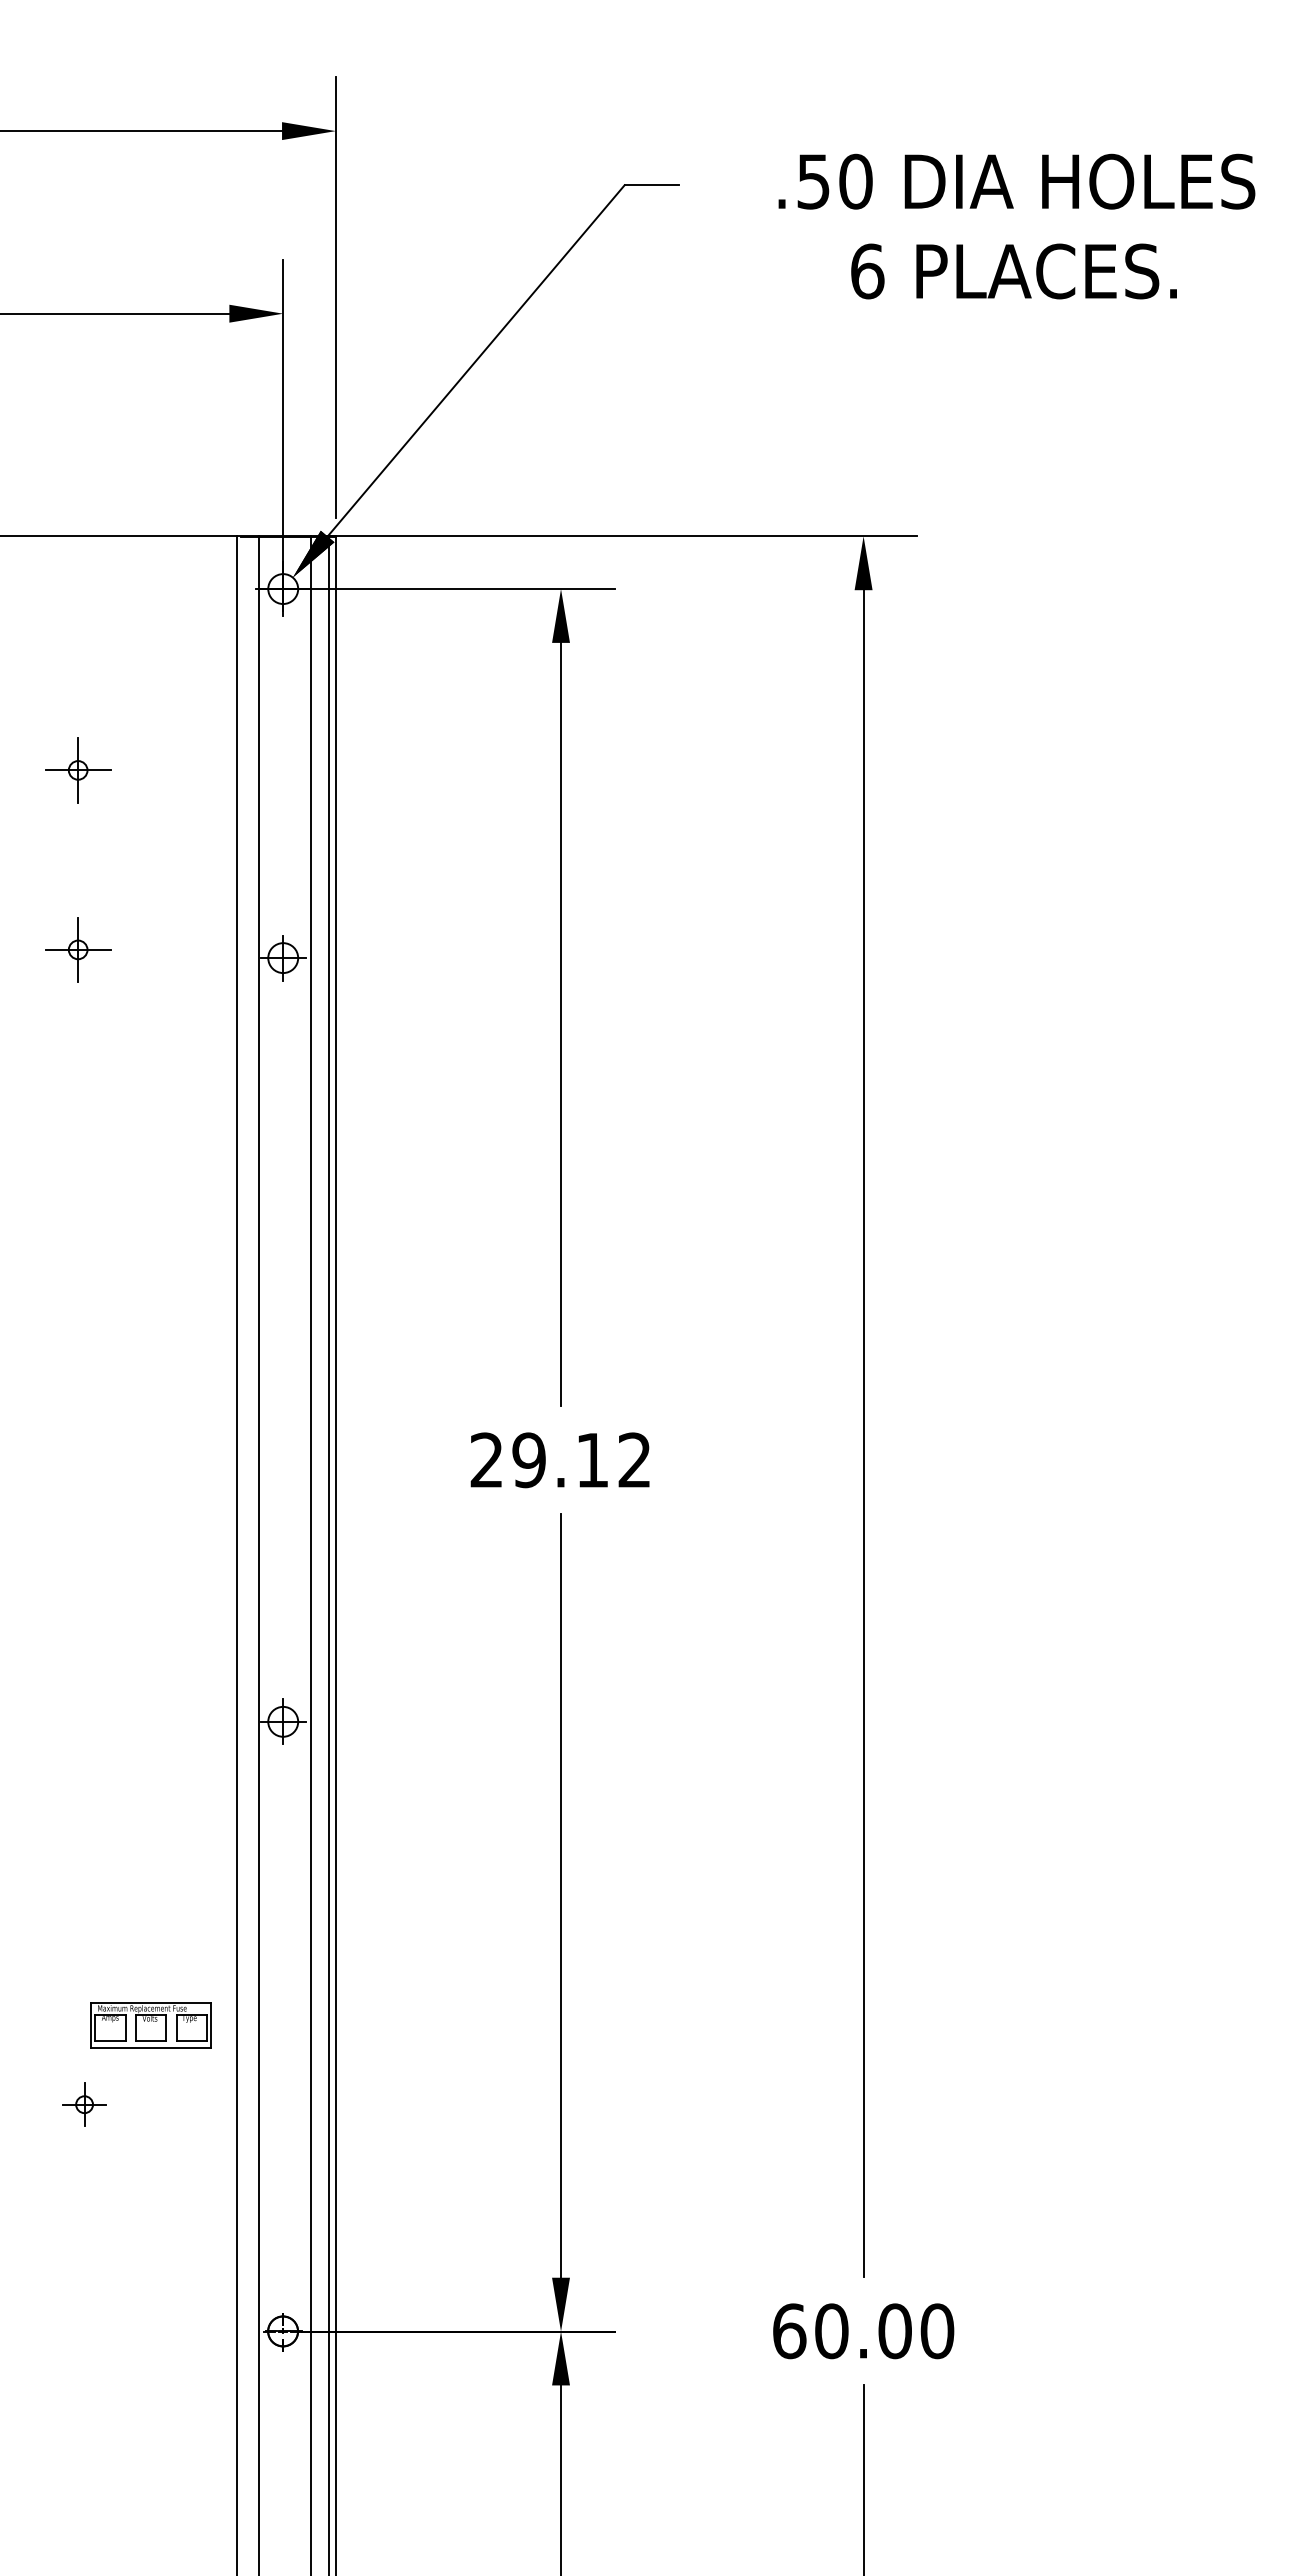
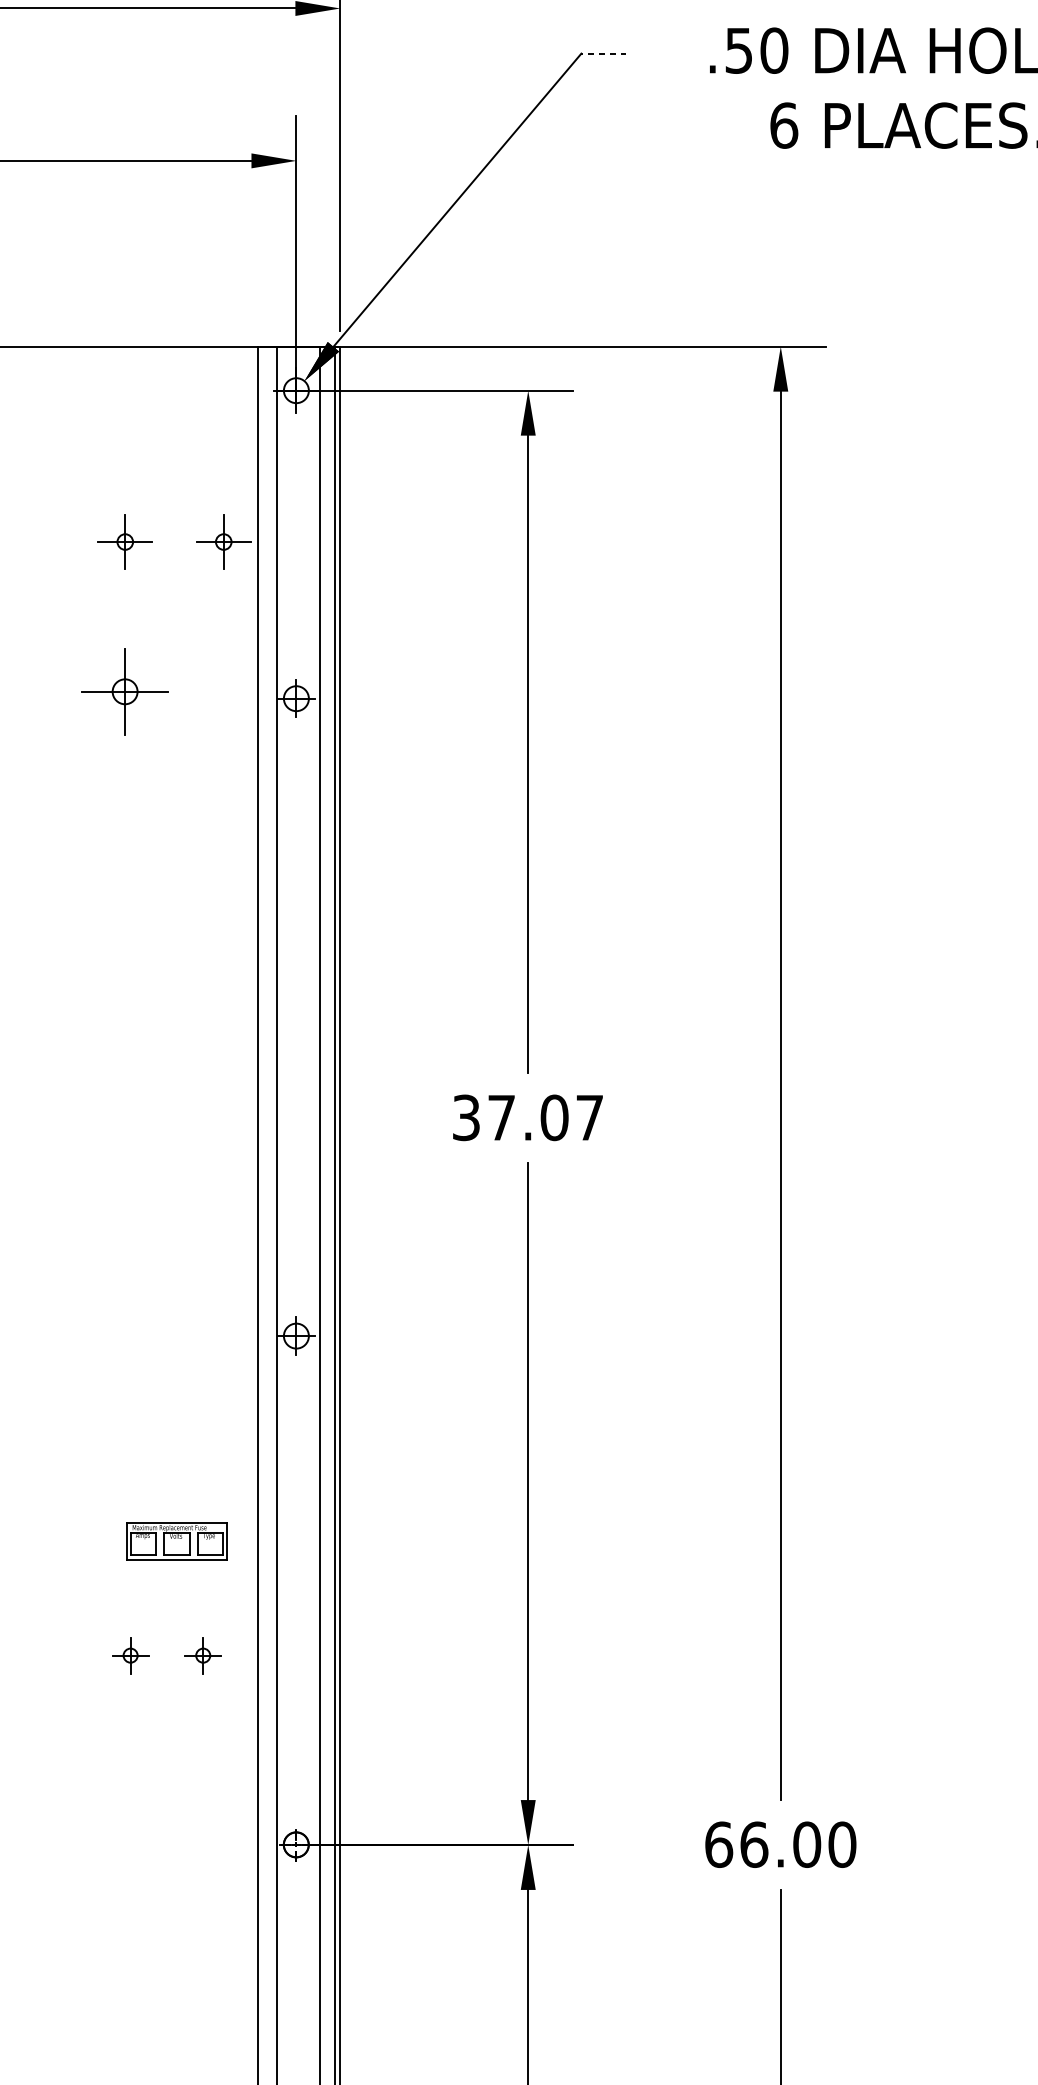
line: (651, 185) -> (603, 53), solid -> dashed
part: (196, 770) -> (224, 542), added
part: (78, 949) -> (125, 691), size x1.6
text: (560, 1460) -> (527, 1117), 29.12 -> 37.07
part: (150, 2025) -> (176, 1541), moved
part: (171, 2104) -> (203, 1655), added
text: (831, 2331) -> (753, 1844), 60.00 -> 66.00

